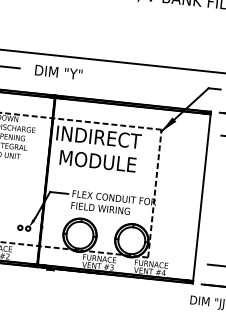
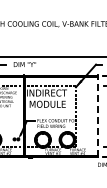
line: (202, 198) -> (98, 116), solid -> dashed

